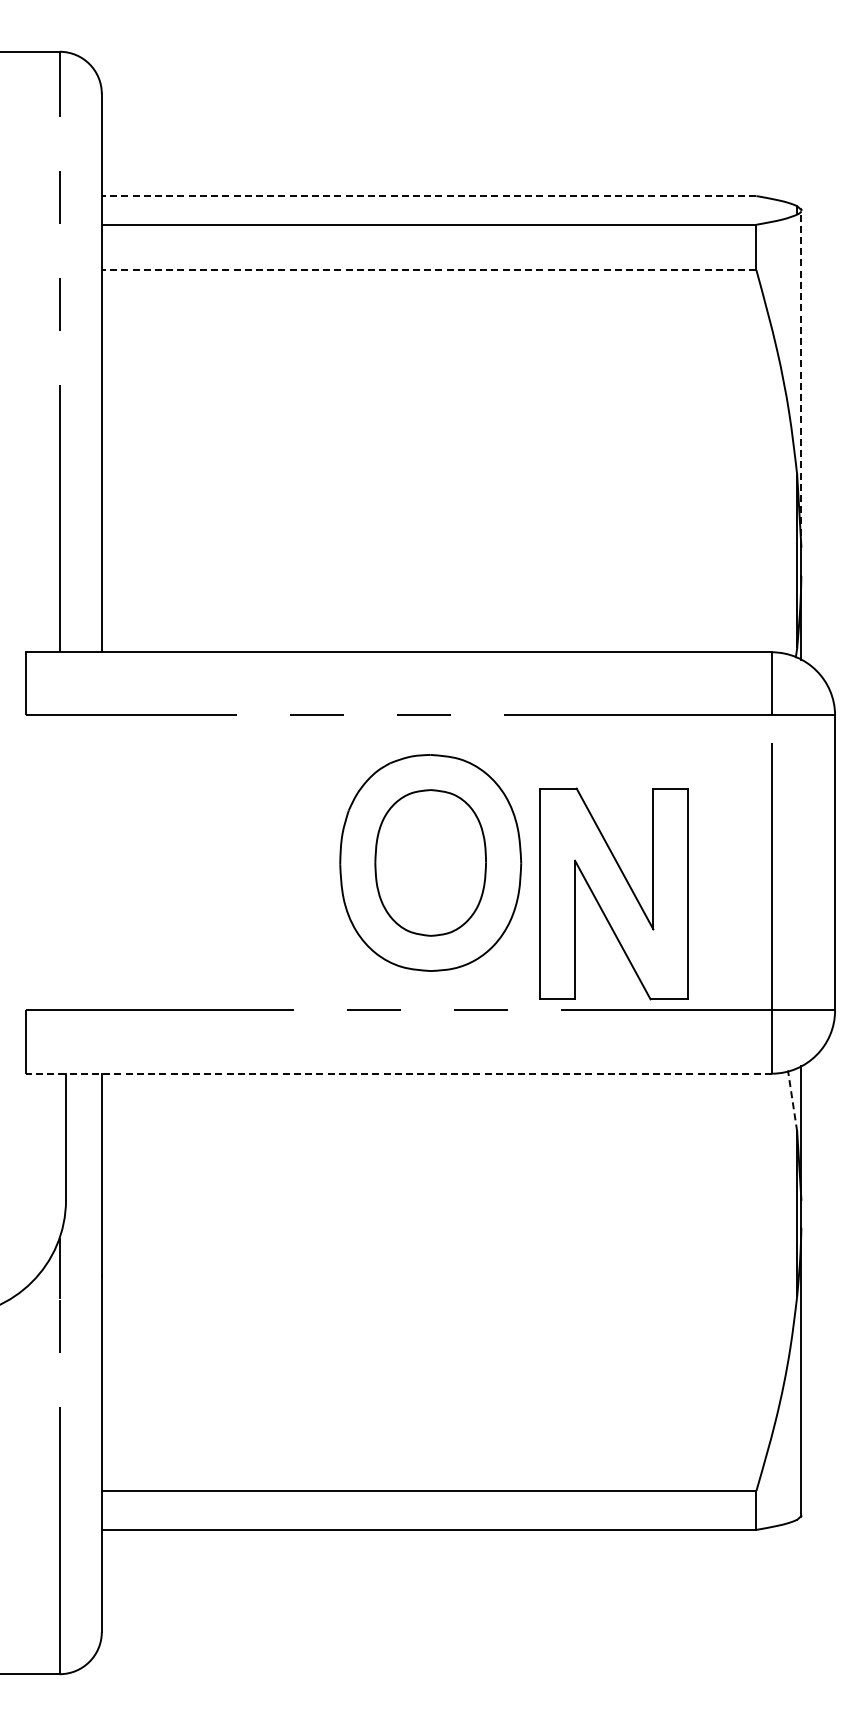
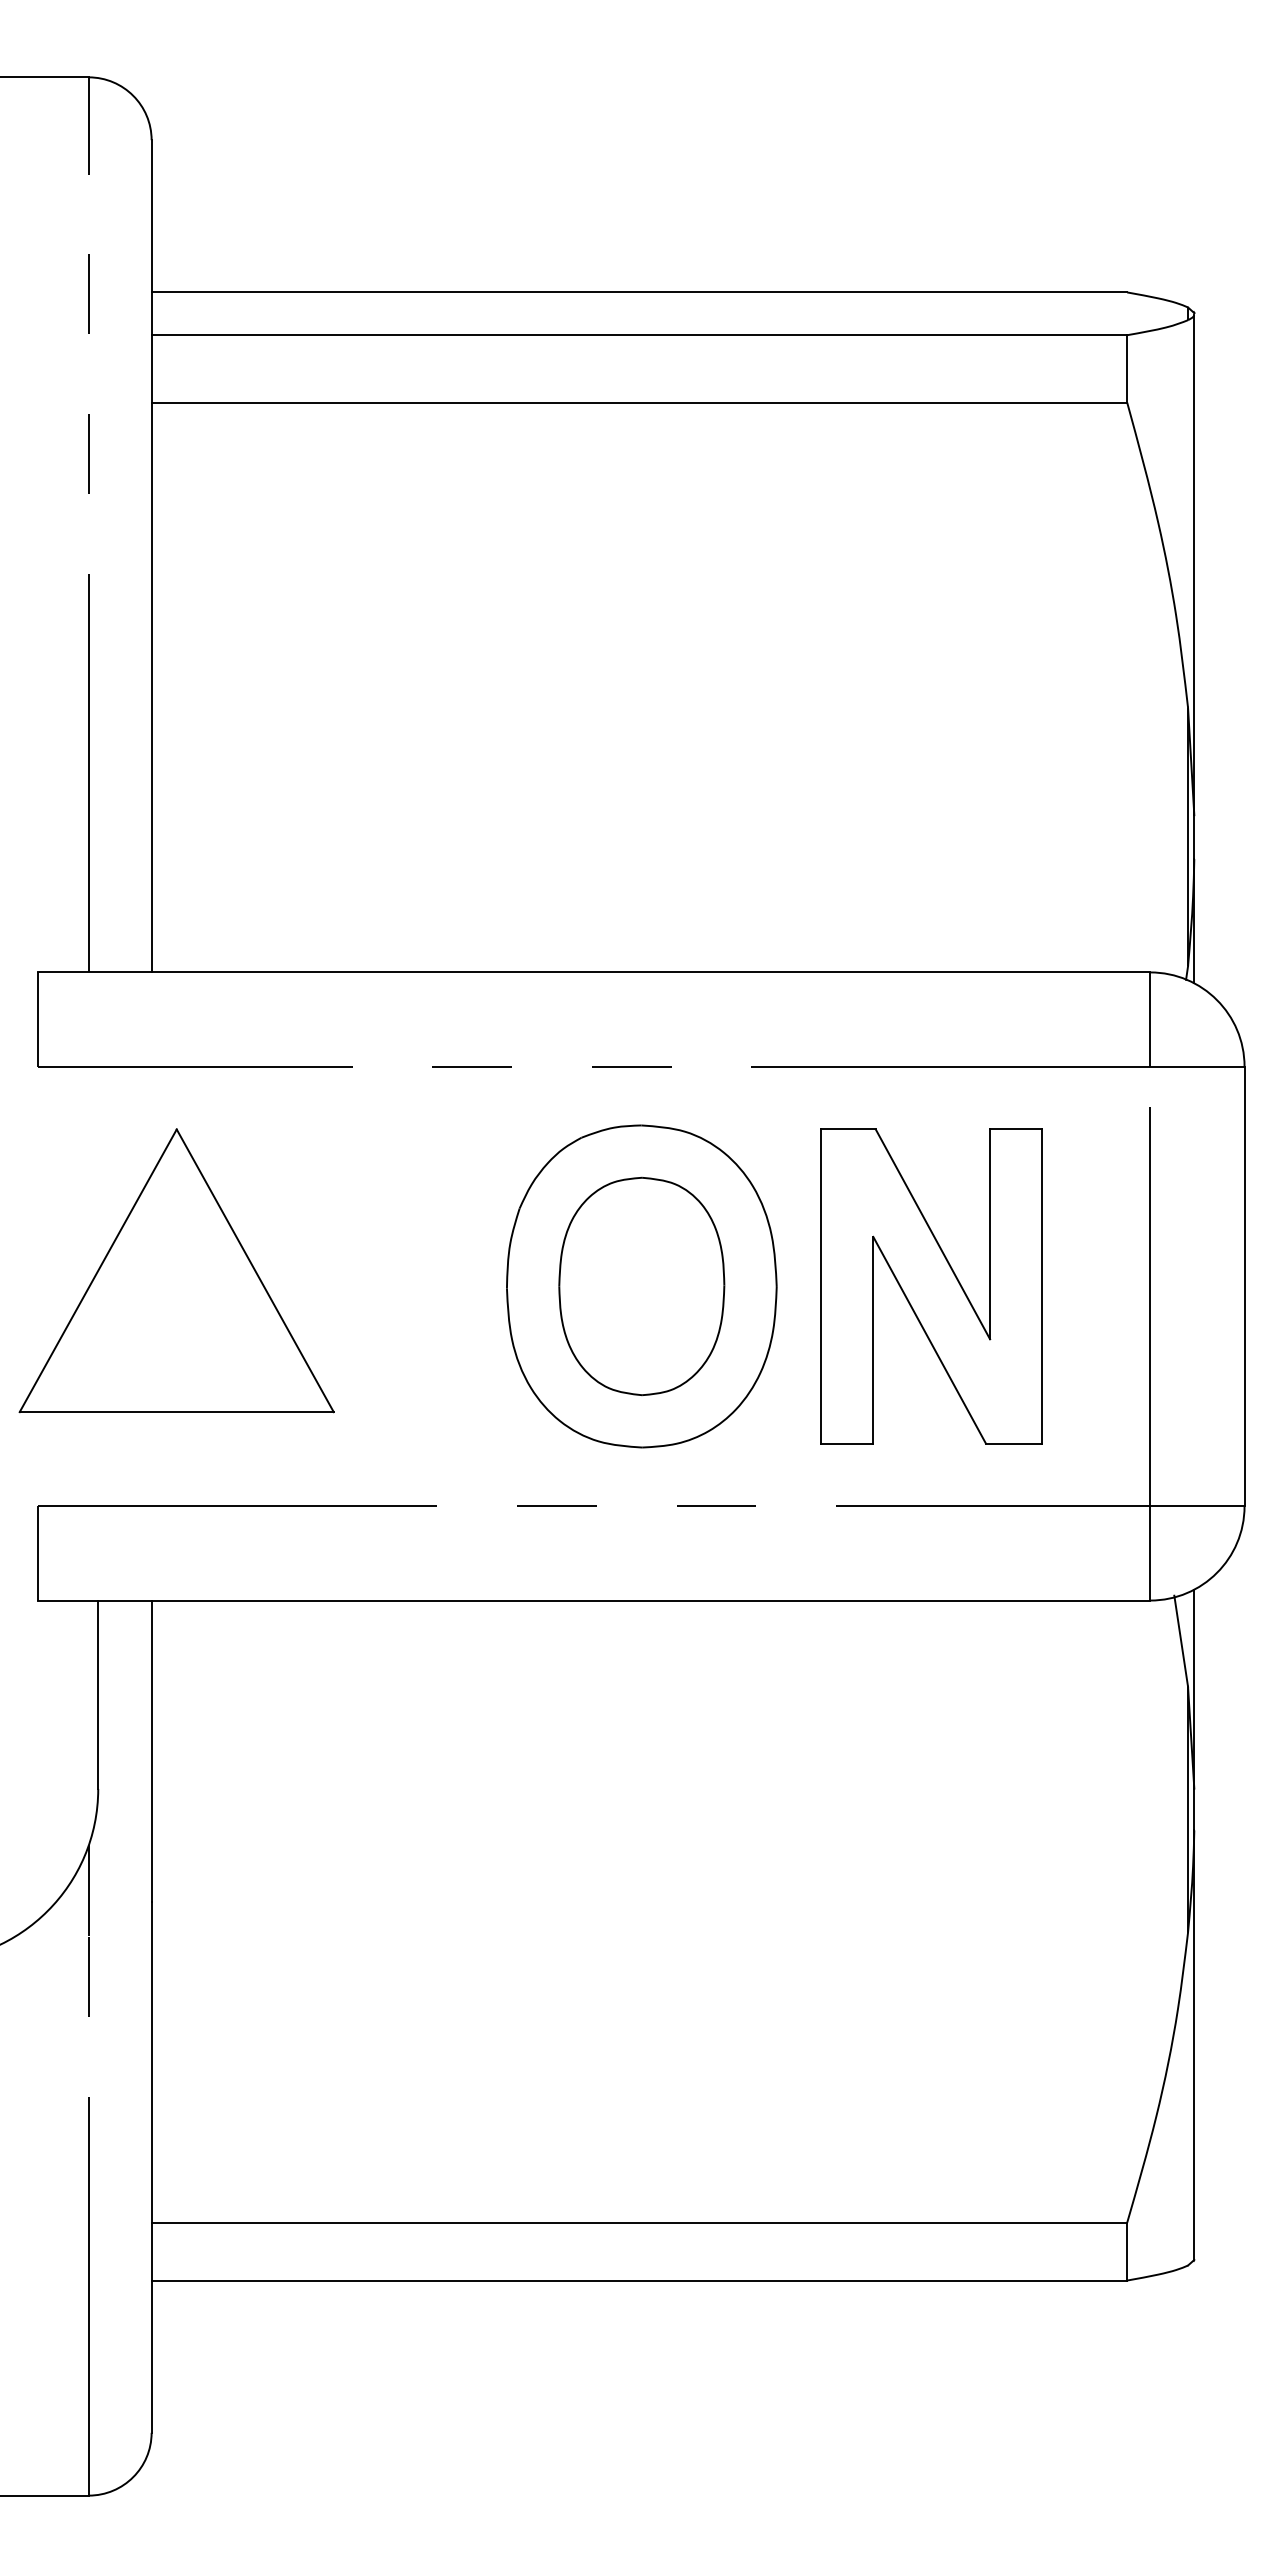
line: (428, 196) -> (638, 293), dashed -> solid
line: (428, 270) -> (638, 403), dashed -> solid
line: (801, 379) -> (1194, 565), dashed -> solid
part: (118, 852) -> (176, 1270), added
part: (613, 893) -> (930, 1285), moved
line: (398, 1073) -> (593, 1600), dashed -> solid
line: (792, 1100) -> (1181, 1640), dashed -> solid

